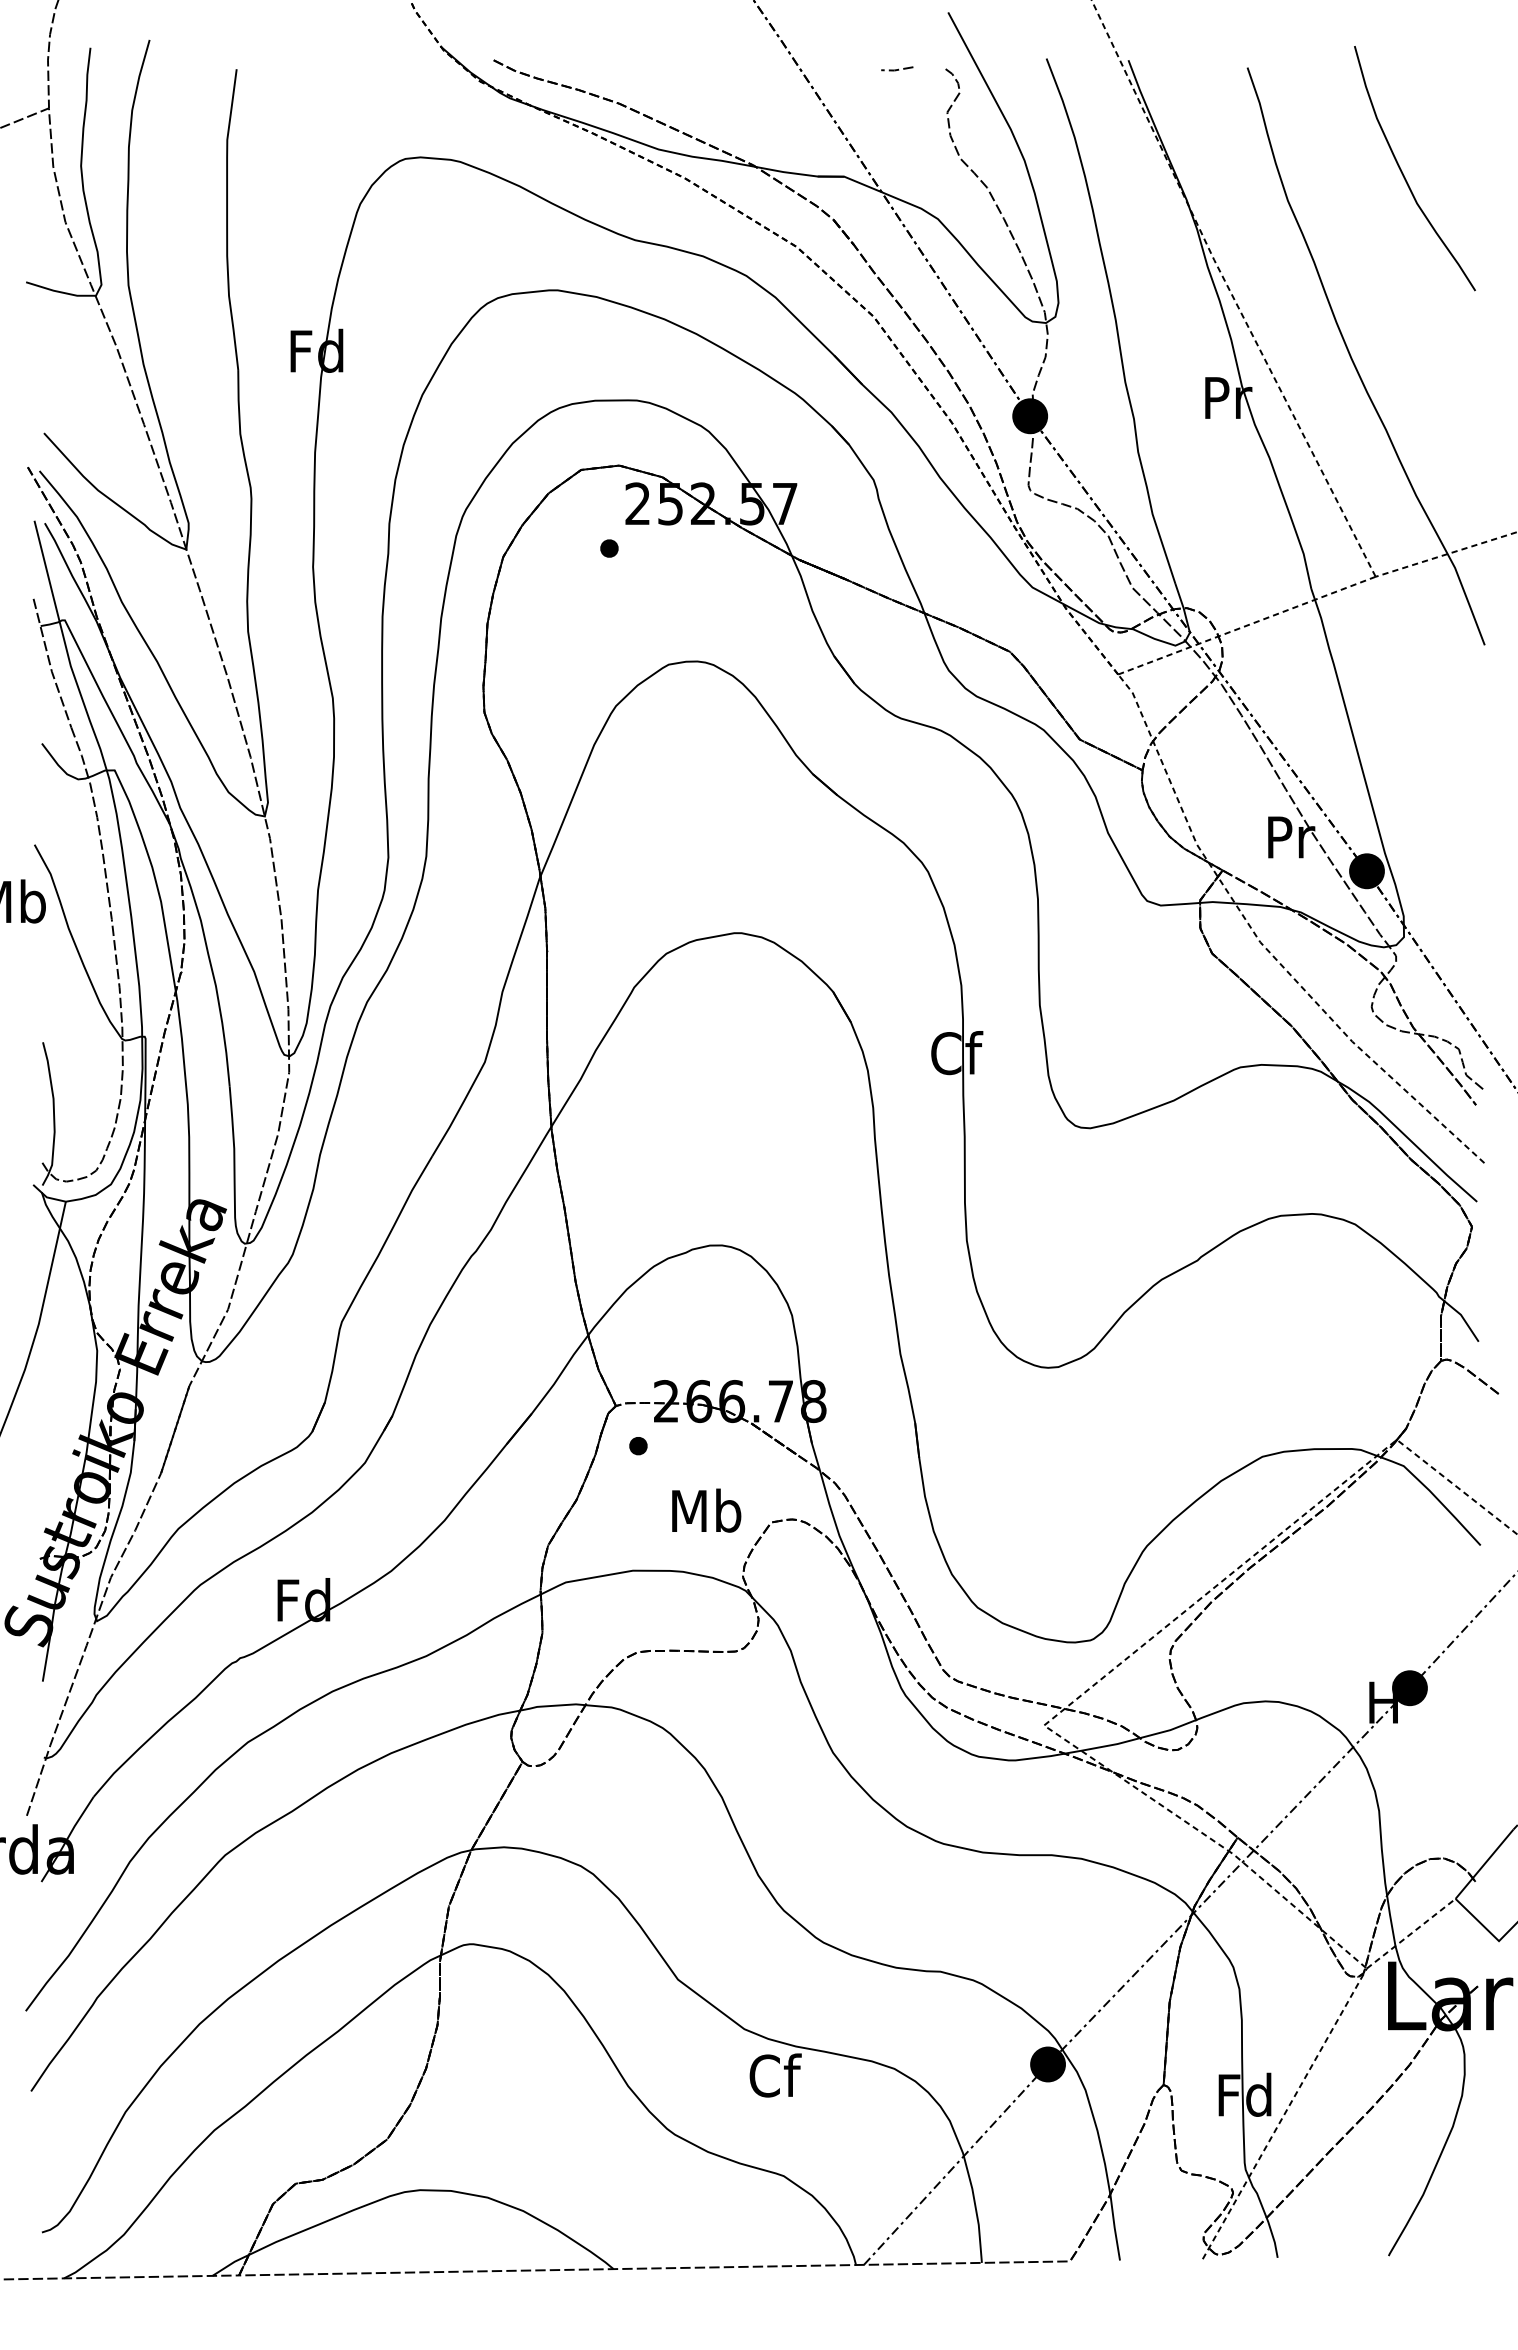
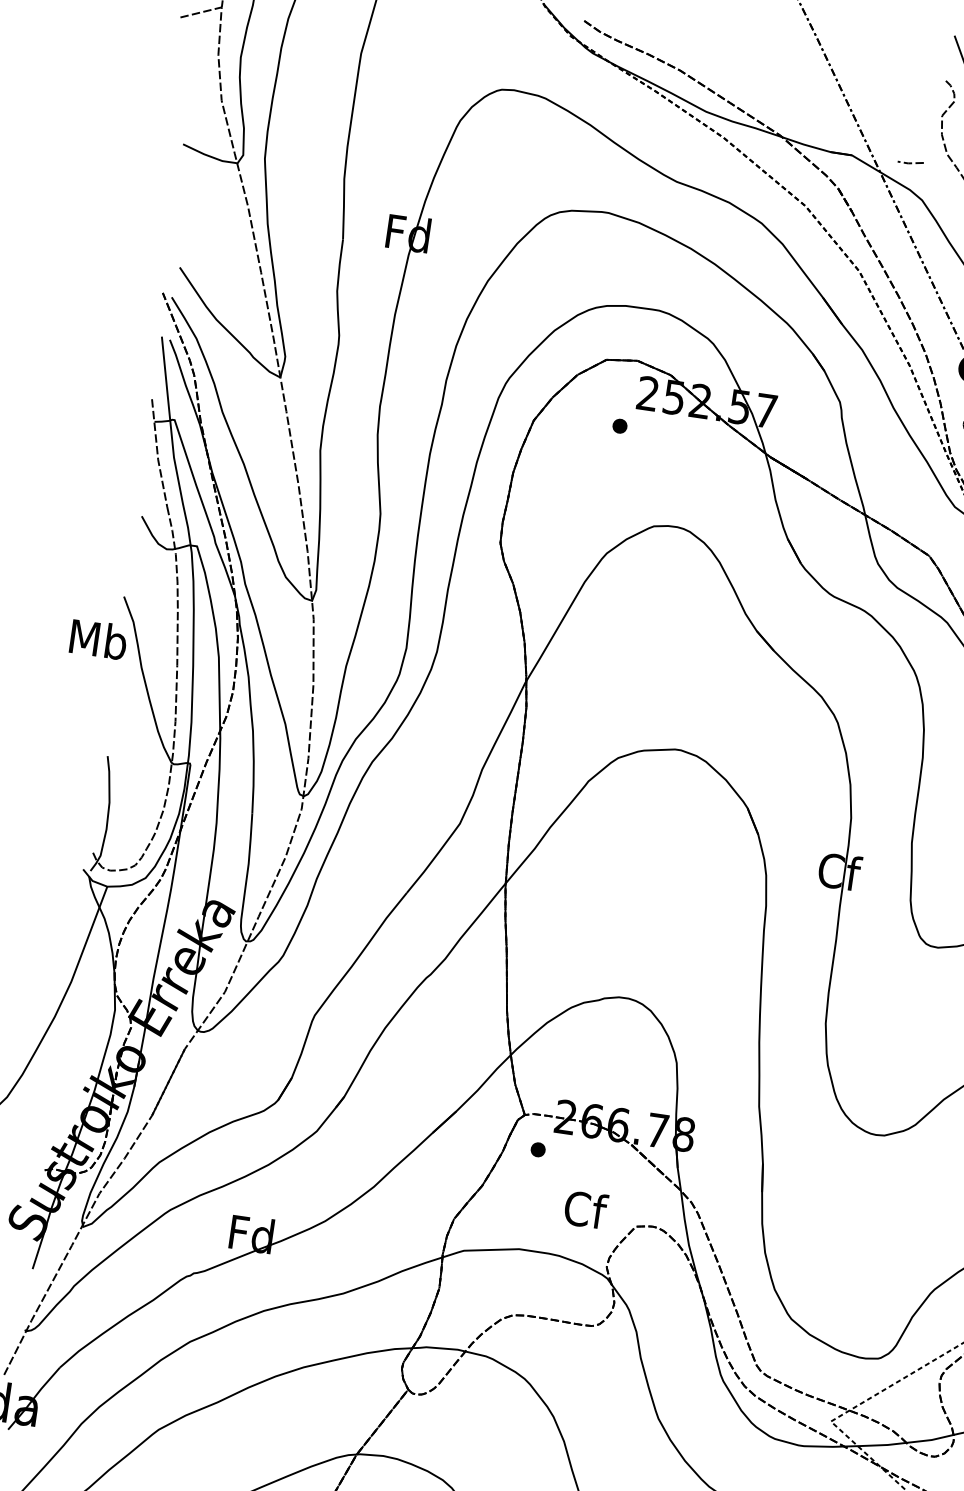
line: (898, 68) -> (911, 162), moved
text: (706, 1510) -> (585, 1209), Mb -> Cf

